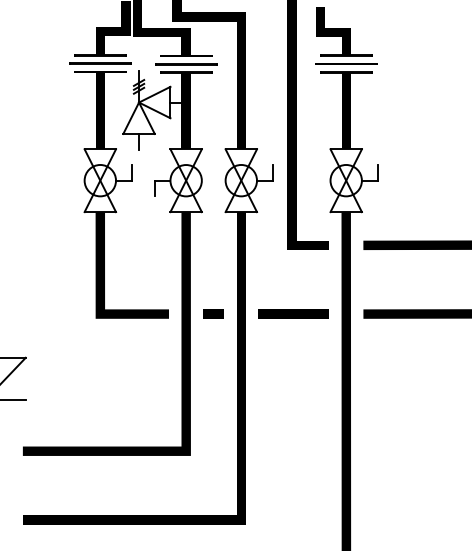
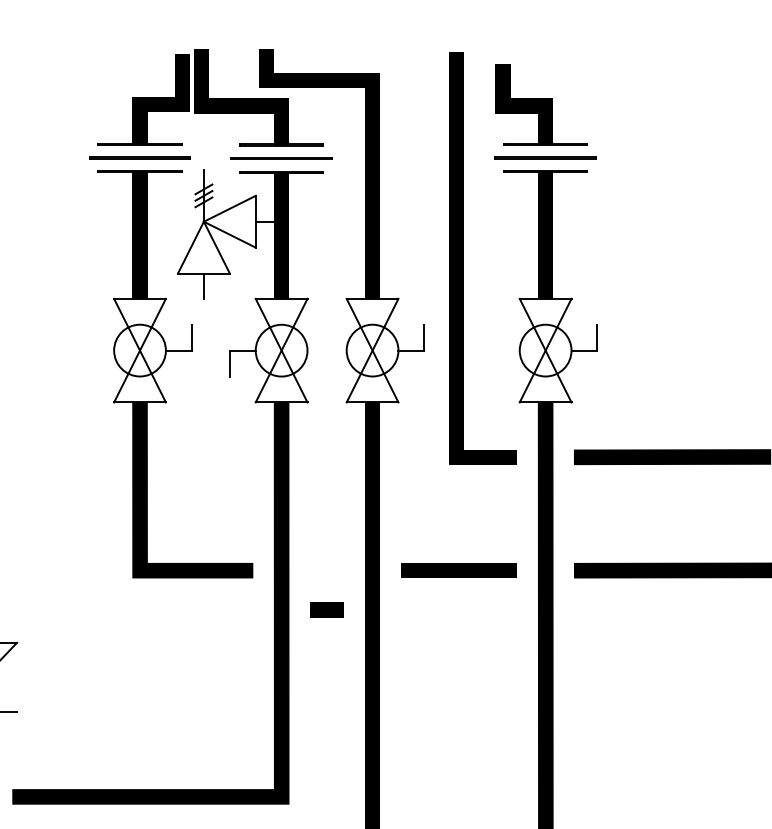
line: (213, 313) -> (326, 609), moved

